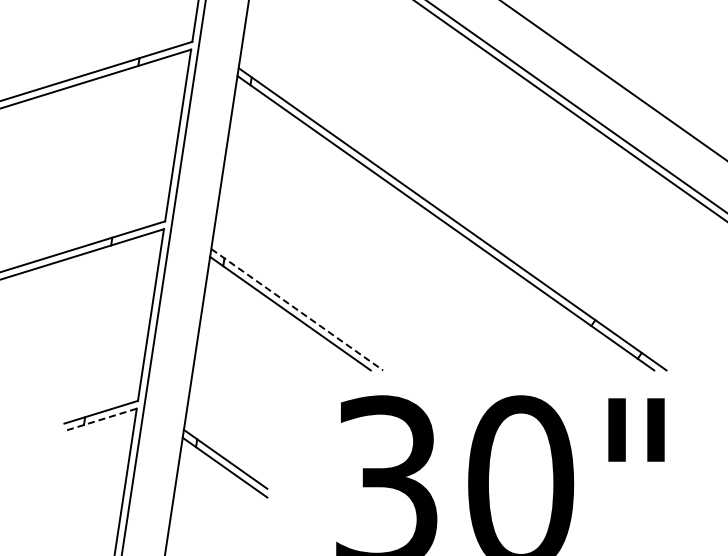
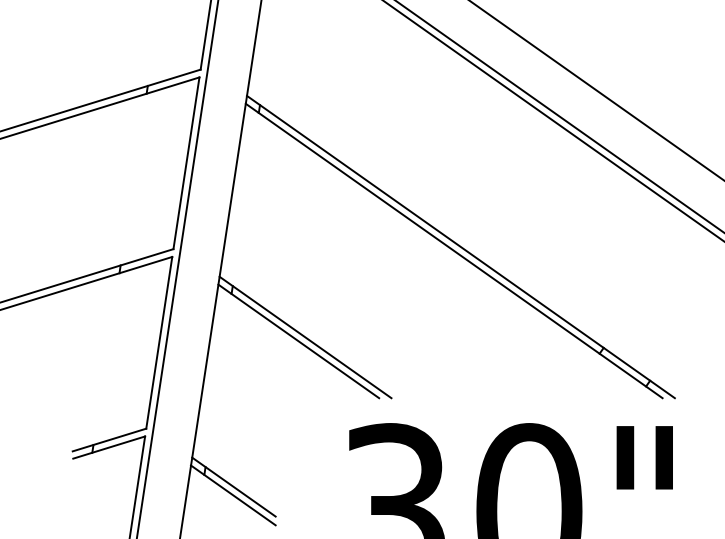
line: (297, 310) -> (305, 338), dashed -> solid
line: (100, 419) -> (108, 447), dashed -> solid

